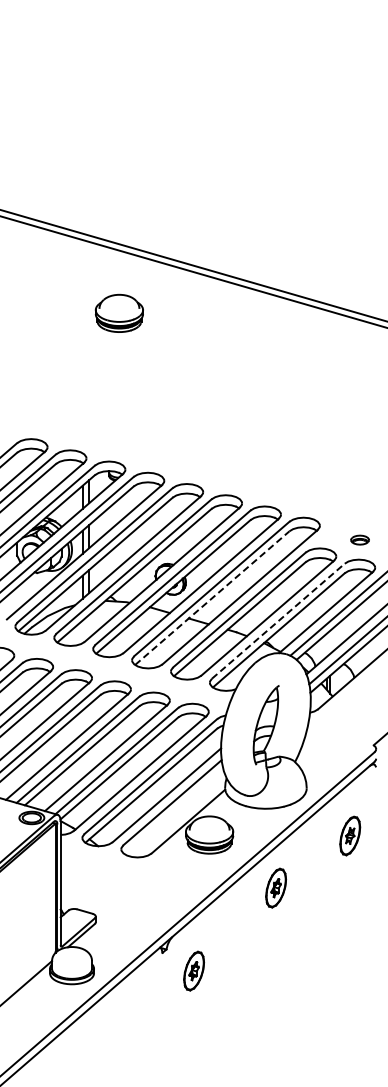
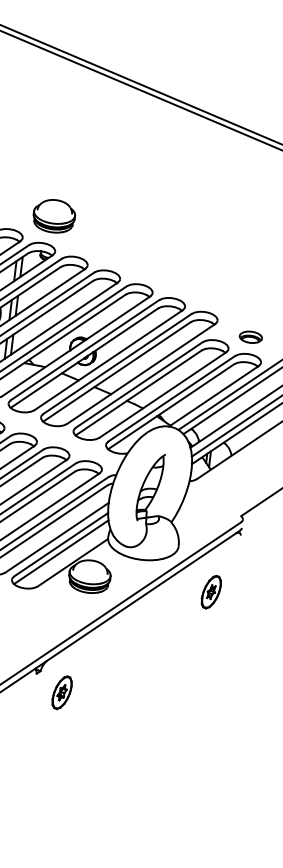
part: (118, 312) -> (53, 215), moved
part: (359, 539) -> (250, 336), size x1.43
line: (212, 597) -> (117, 371), dashed -> solid
line: (278, 621) -> (171, 399), dashed -> solid
line: (173, 810) -> (61, 551), added
part: (275, 887) -> (141, 628), removed

